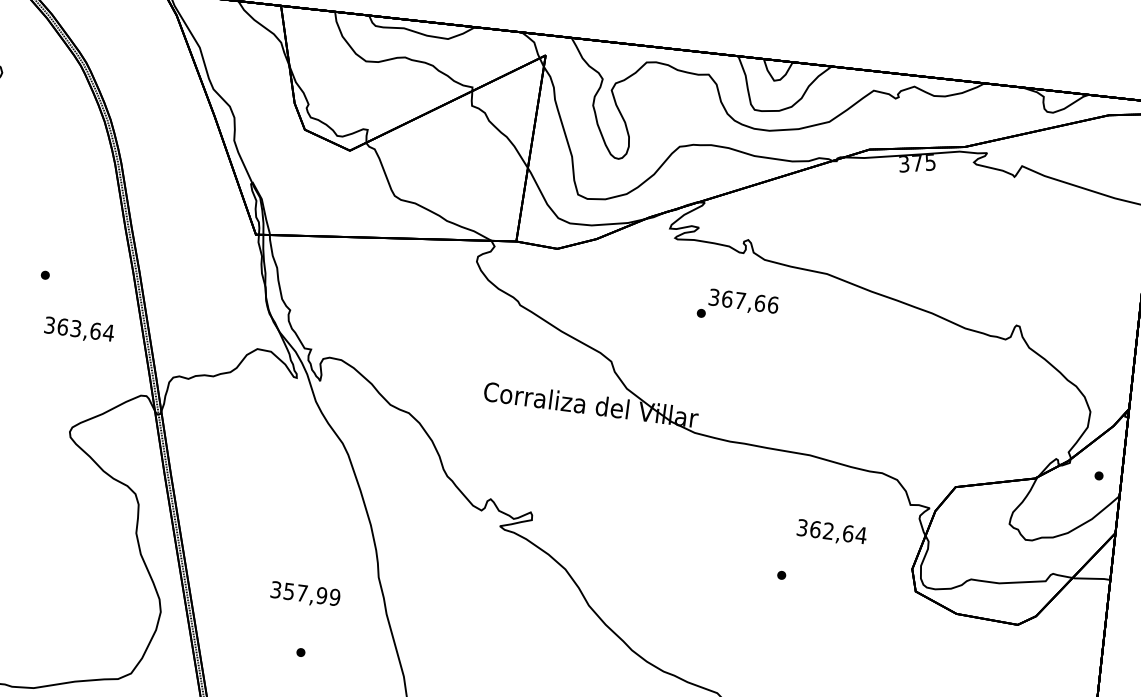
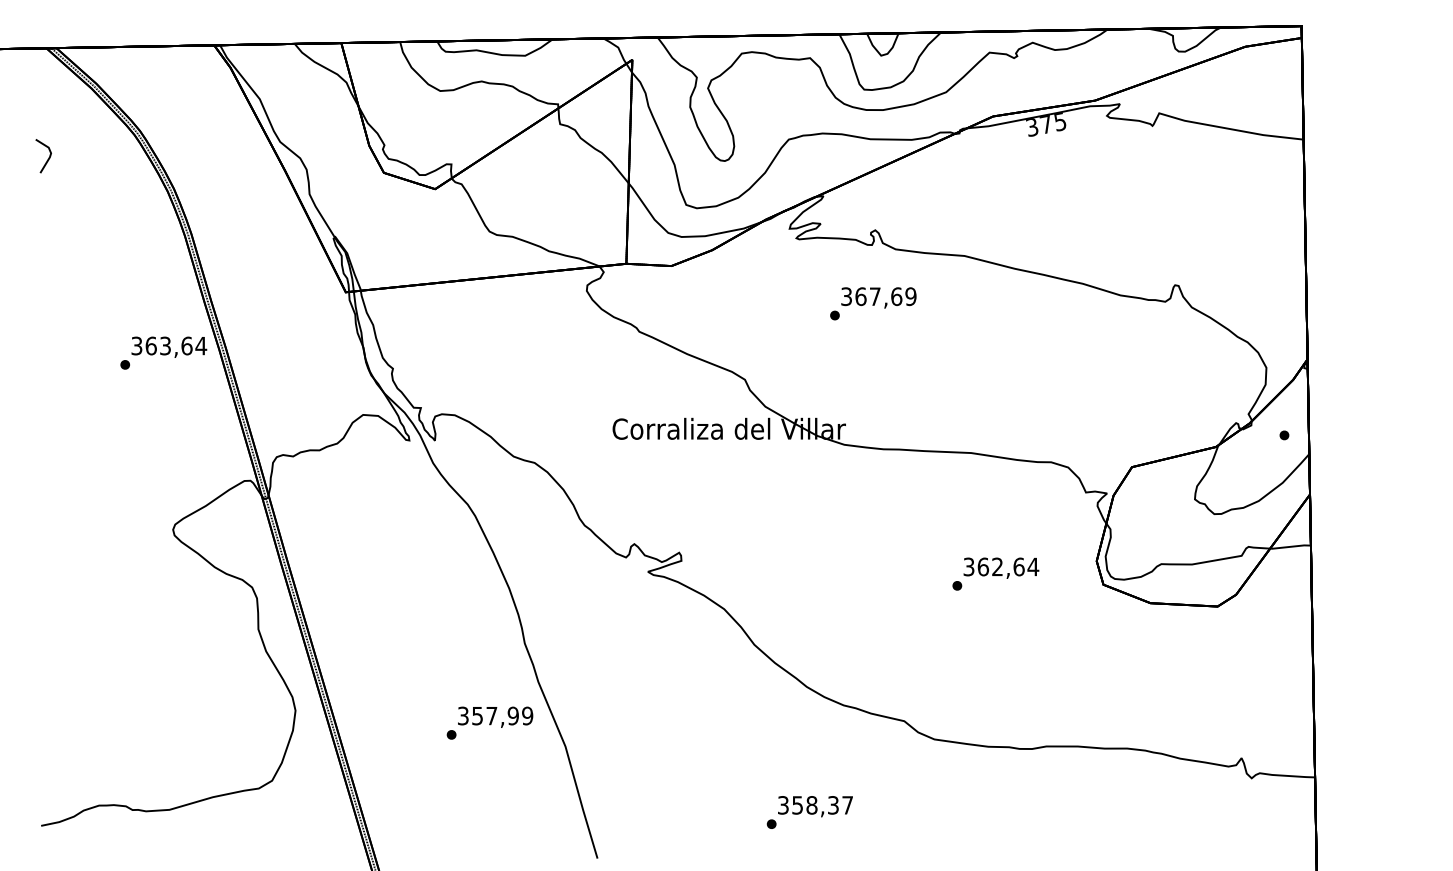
text: (772, 304) -> (910, 296), 367,66 -> 367,69
text: (79, 329) -> (169, 346), moved
text: (832, 532) -> (1001, 567), moved
text: (305, 594) -> (495, 716), moved

